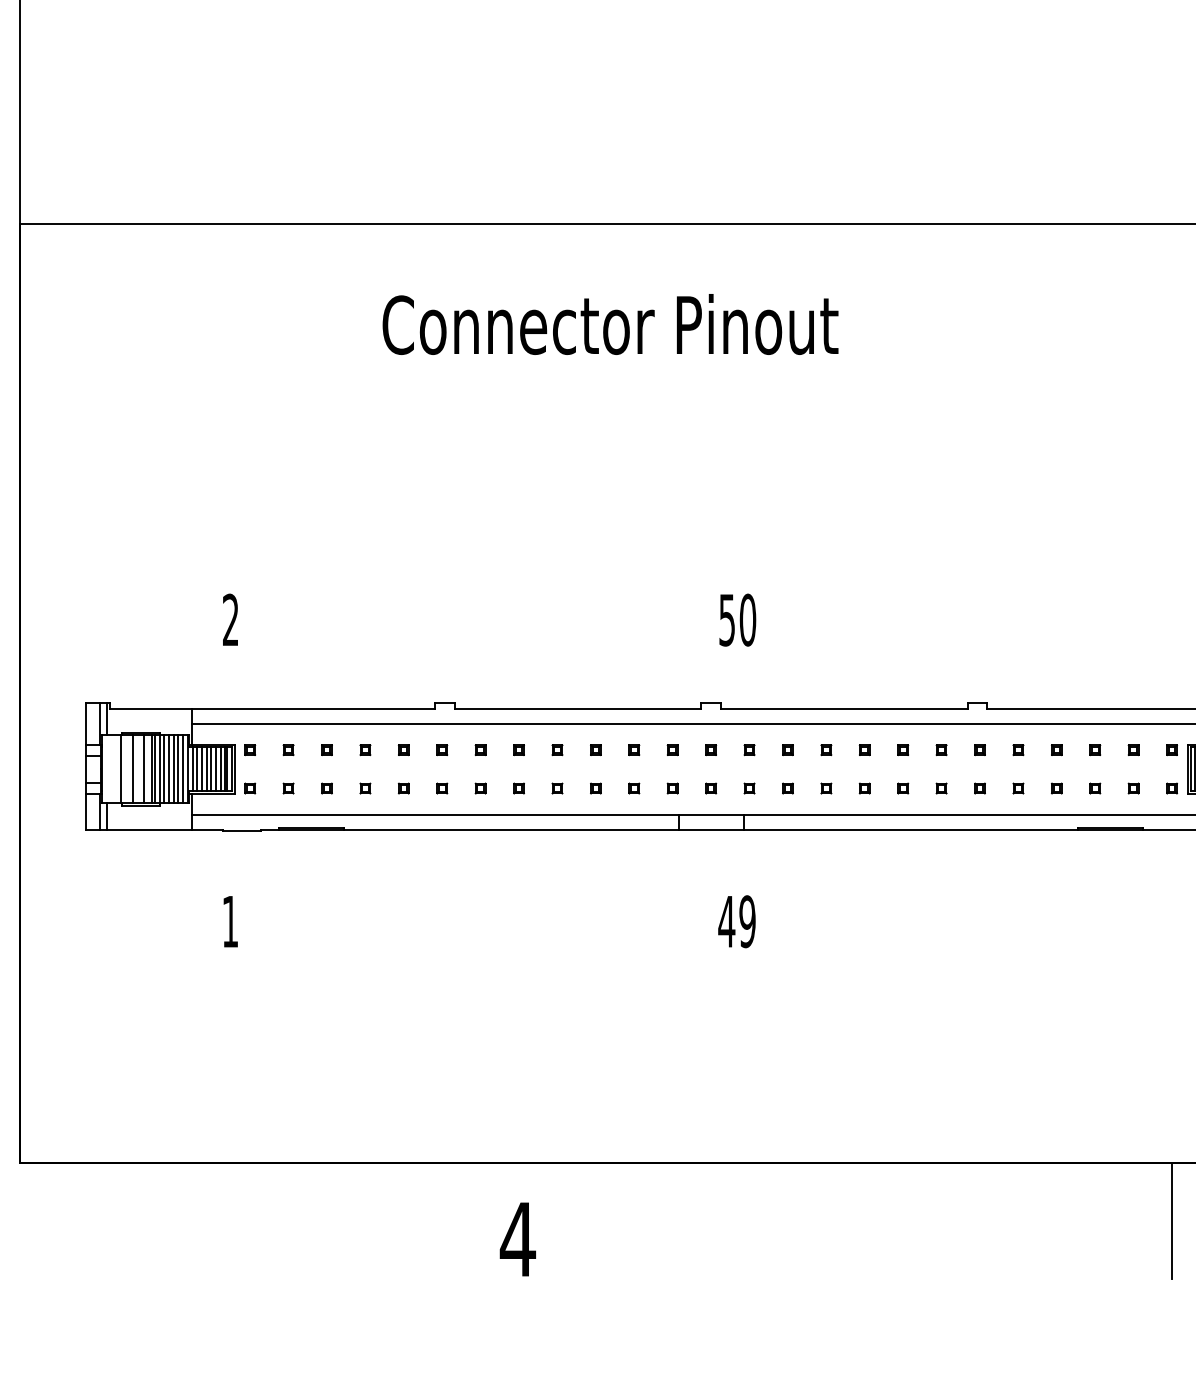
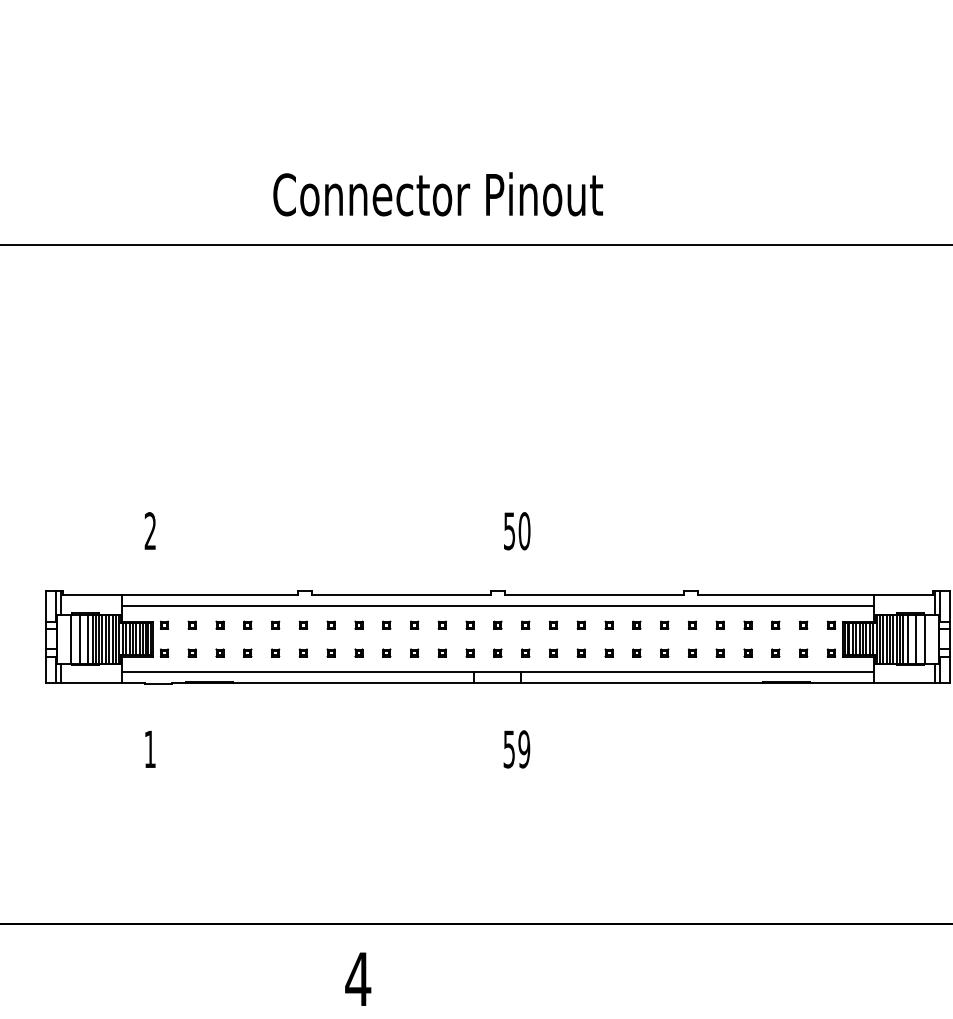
text: (609, 324) -> (437, 194), moved
text: (727, 921) -> (509, 749), 49 -> 59
line: (1172, 1220) -> (831, 965), removed

